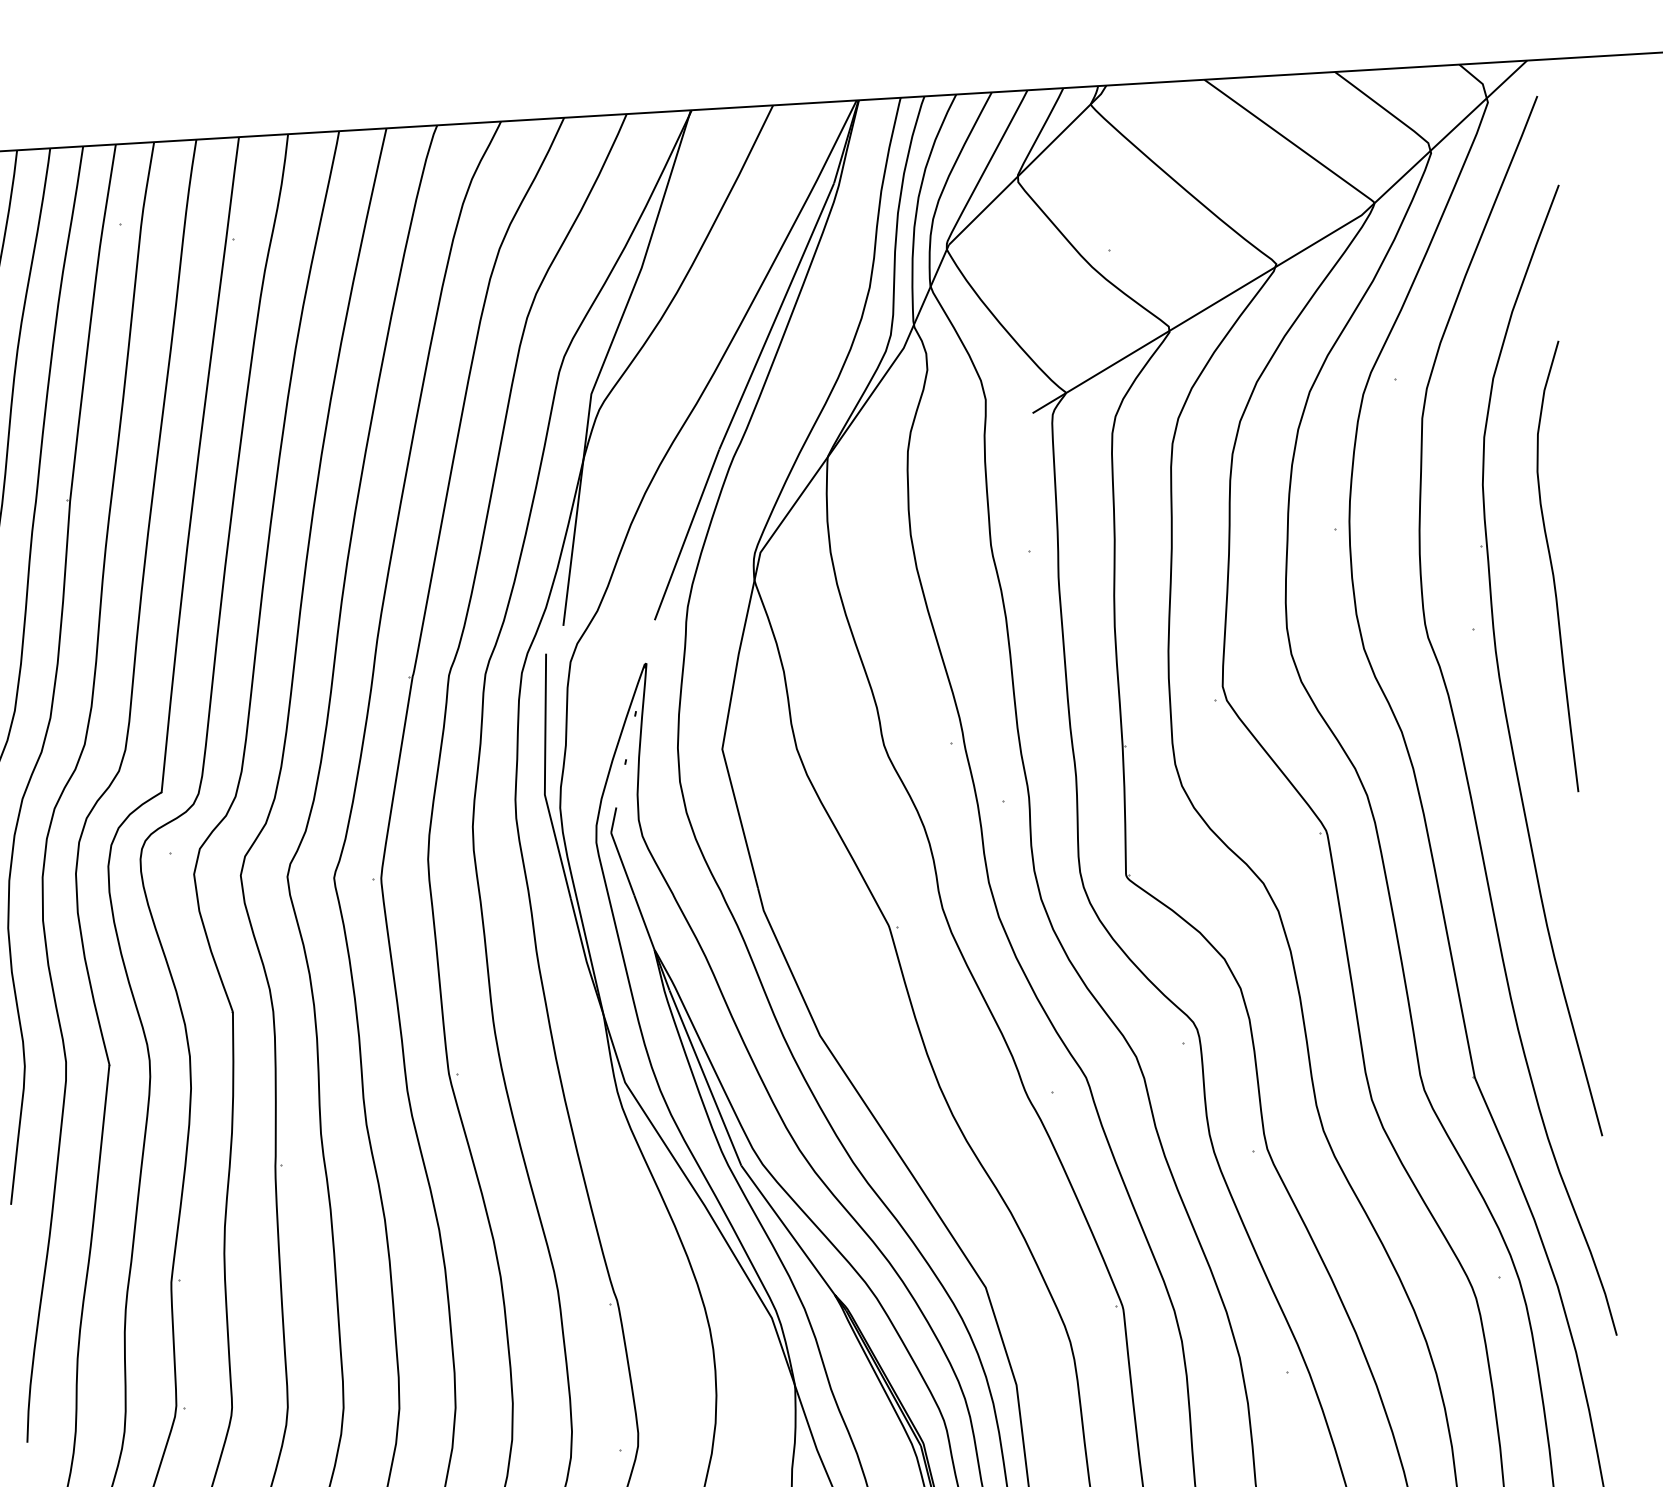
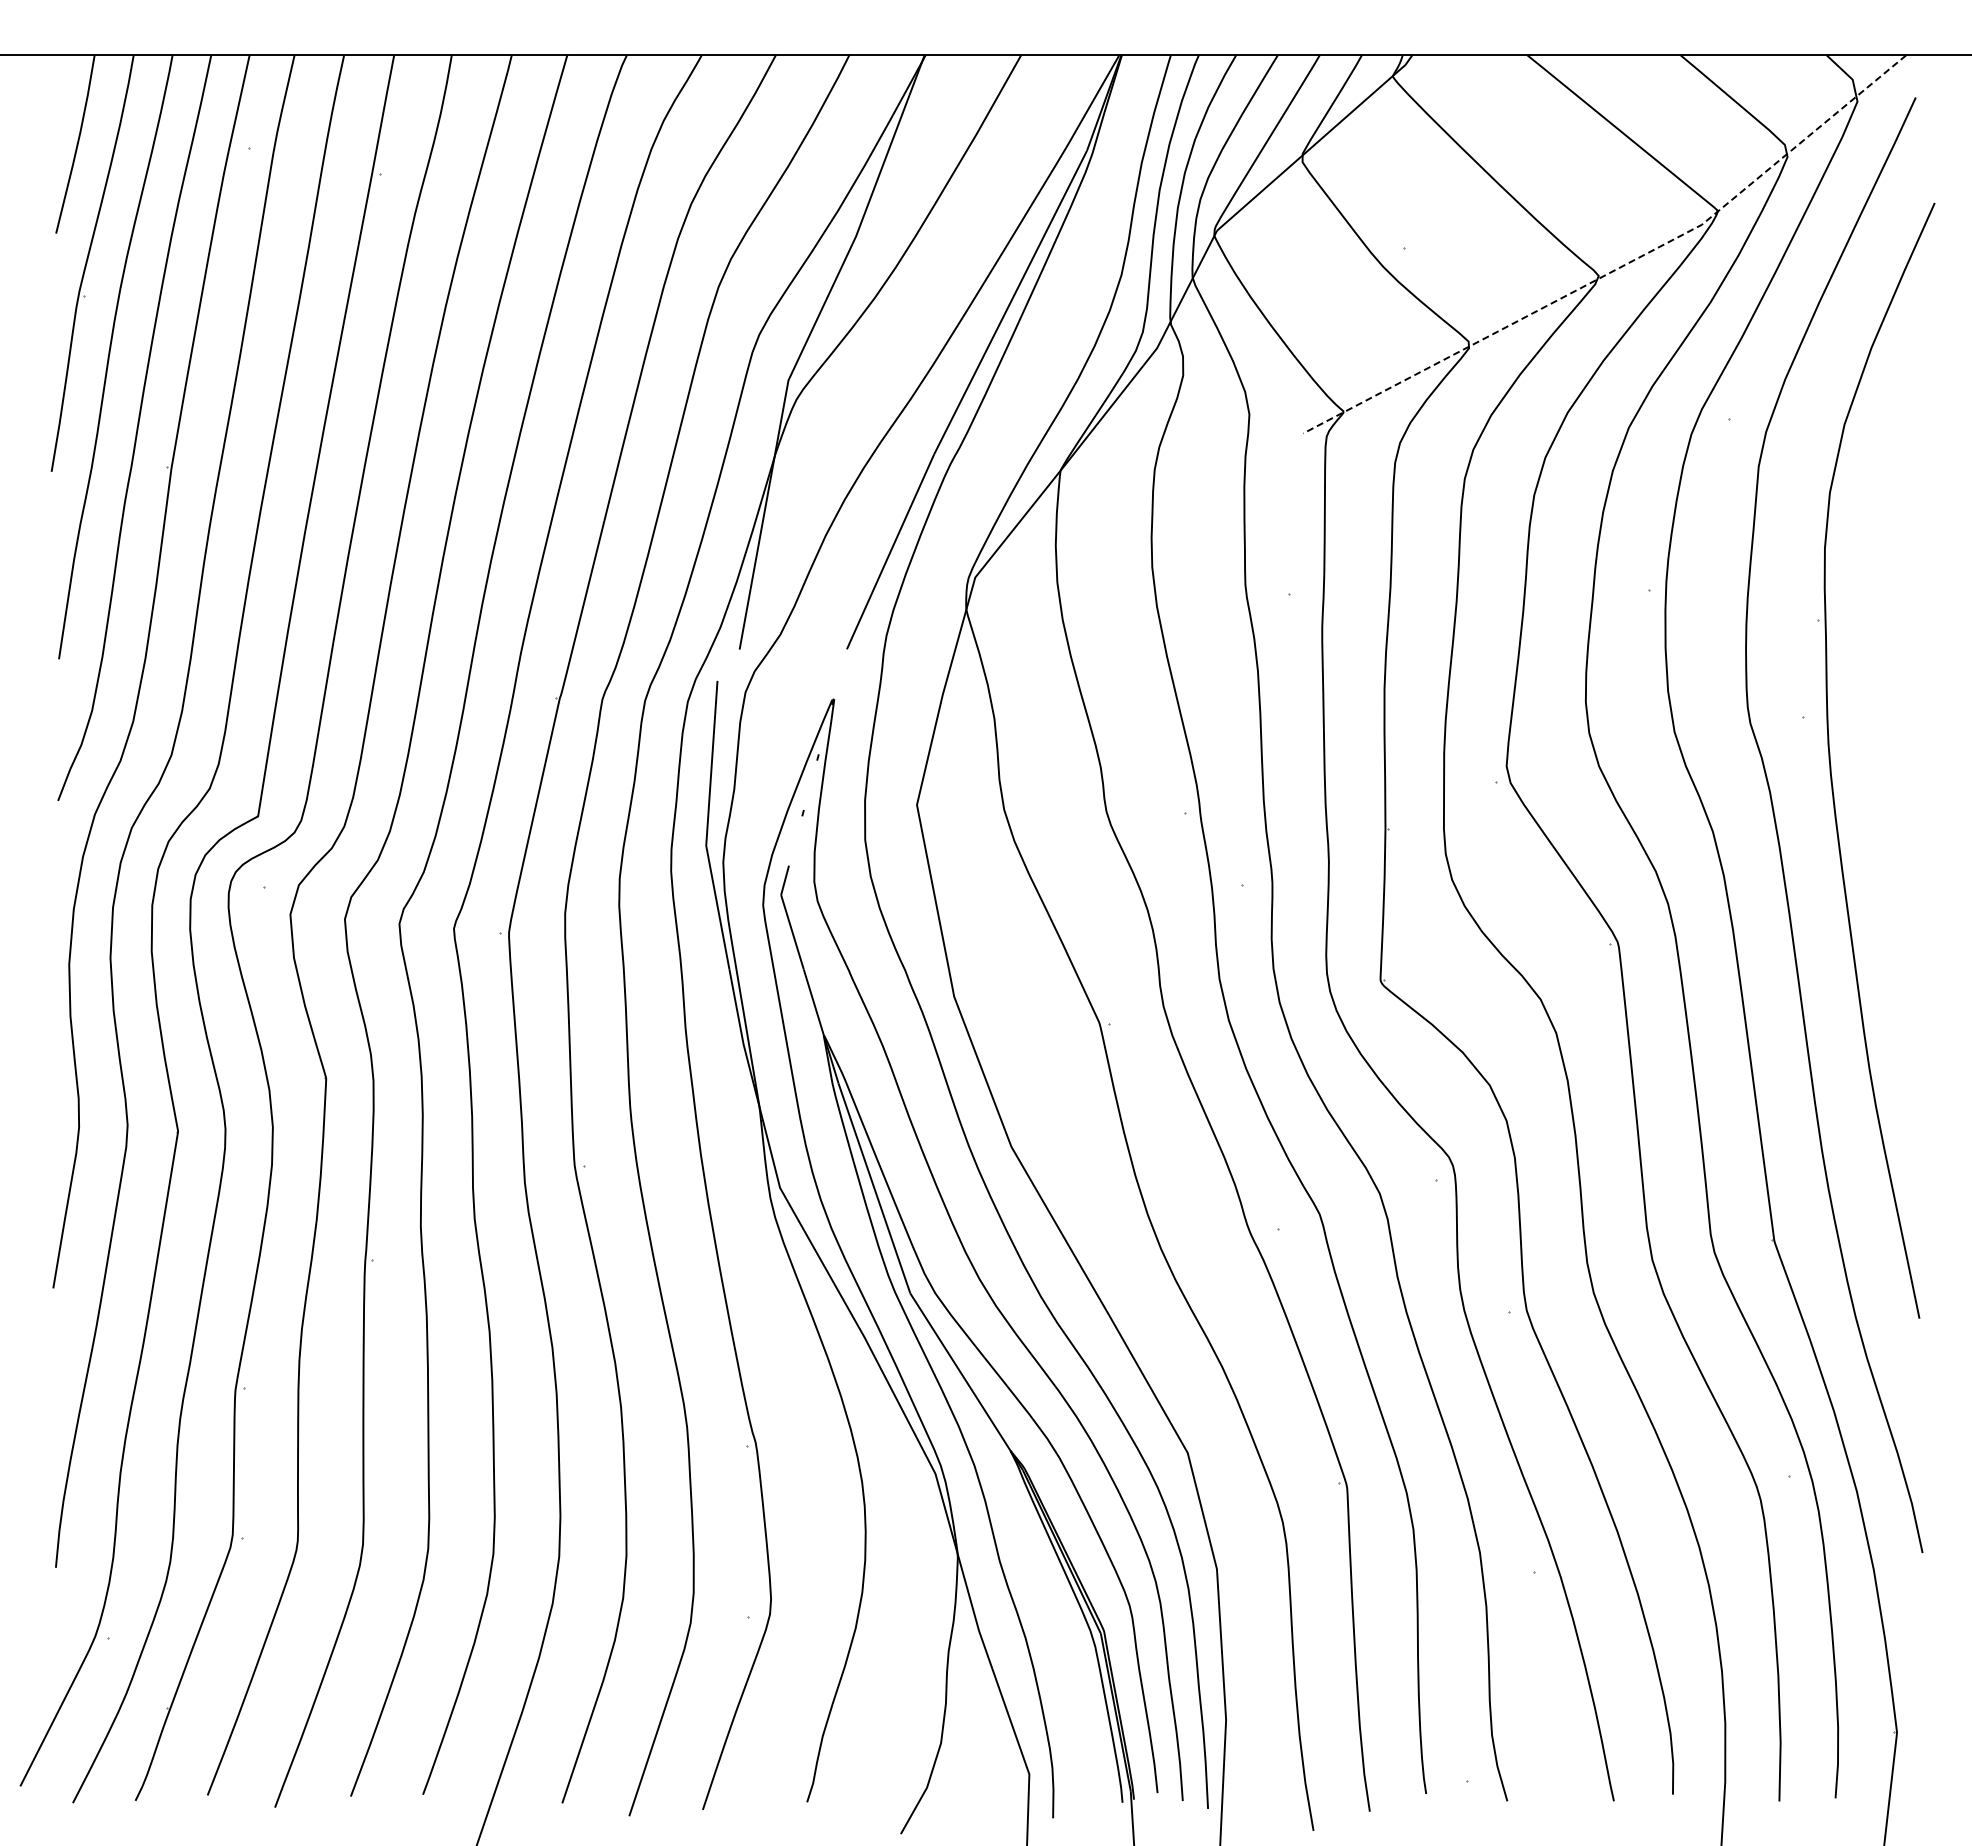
line: (1294, 255) -> (1620, 267), solid -> dashed
curve: (1553, 568) -> (1901, 651), removed

